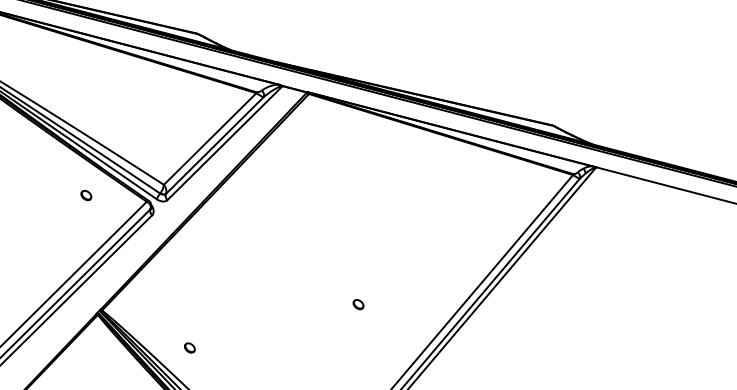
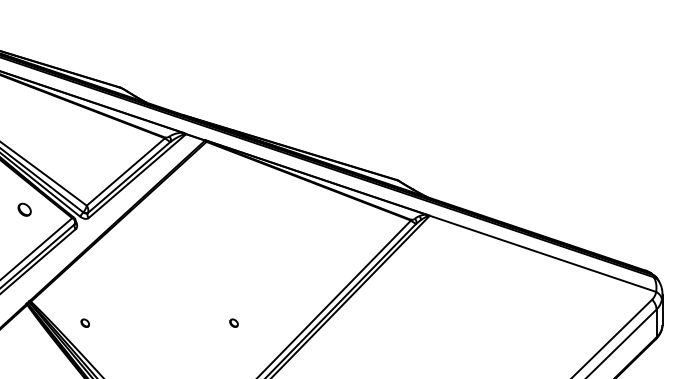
part: (85, 195) -> (24, 209), size x1.6
part: (357, 303) -> (233, 322), moved
part: (188, 347) -> (84, 322), moved

